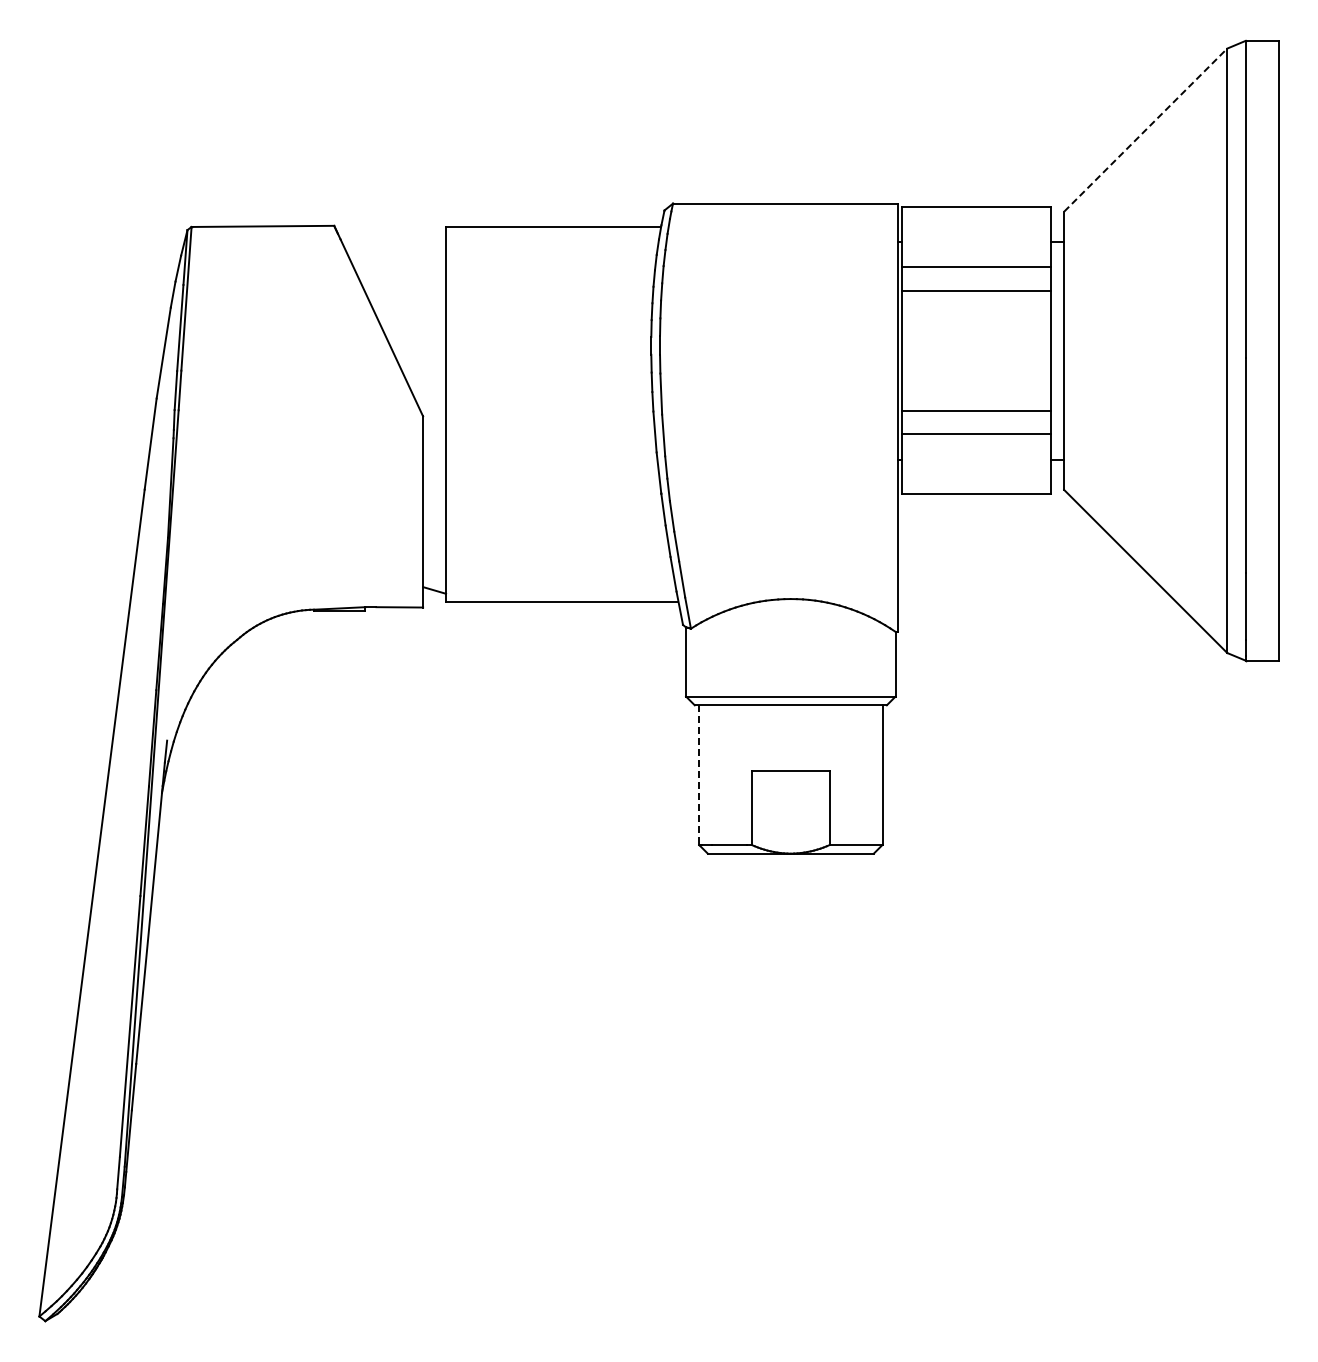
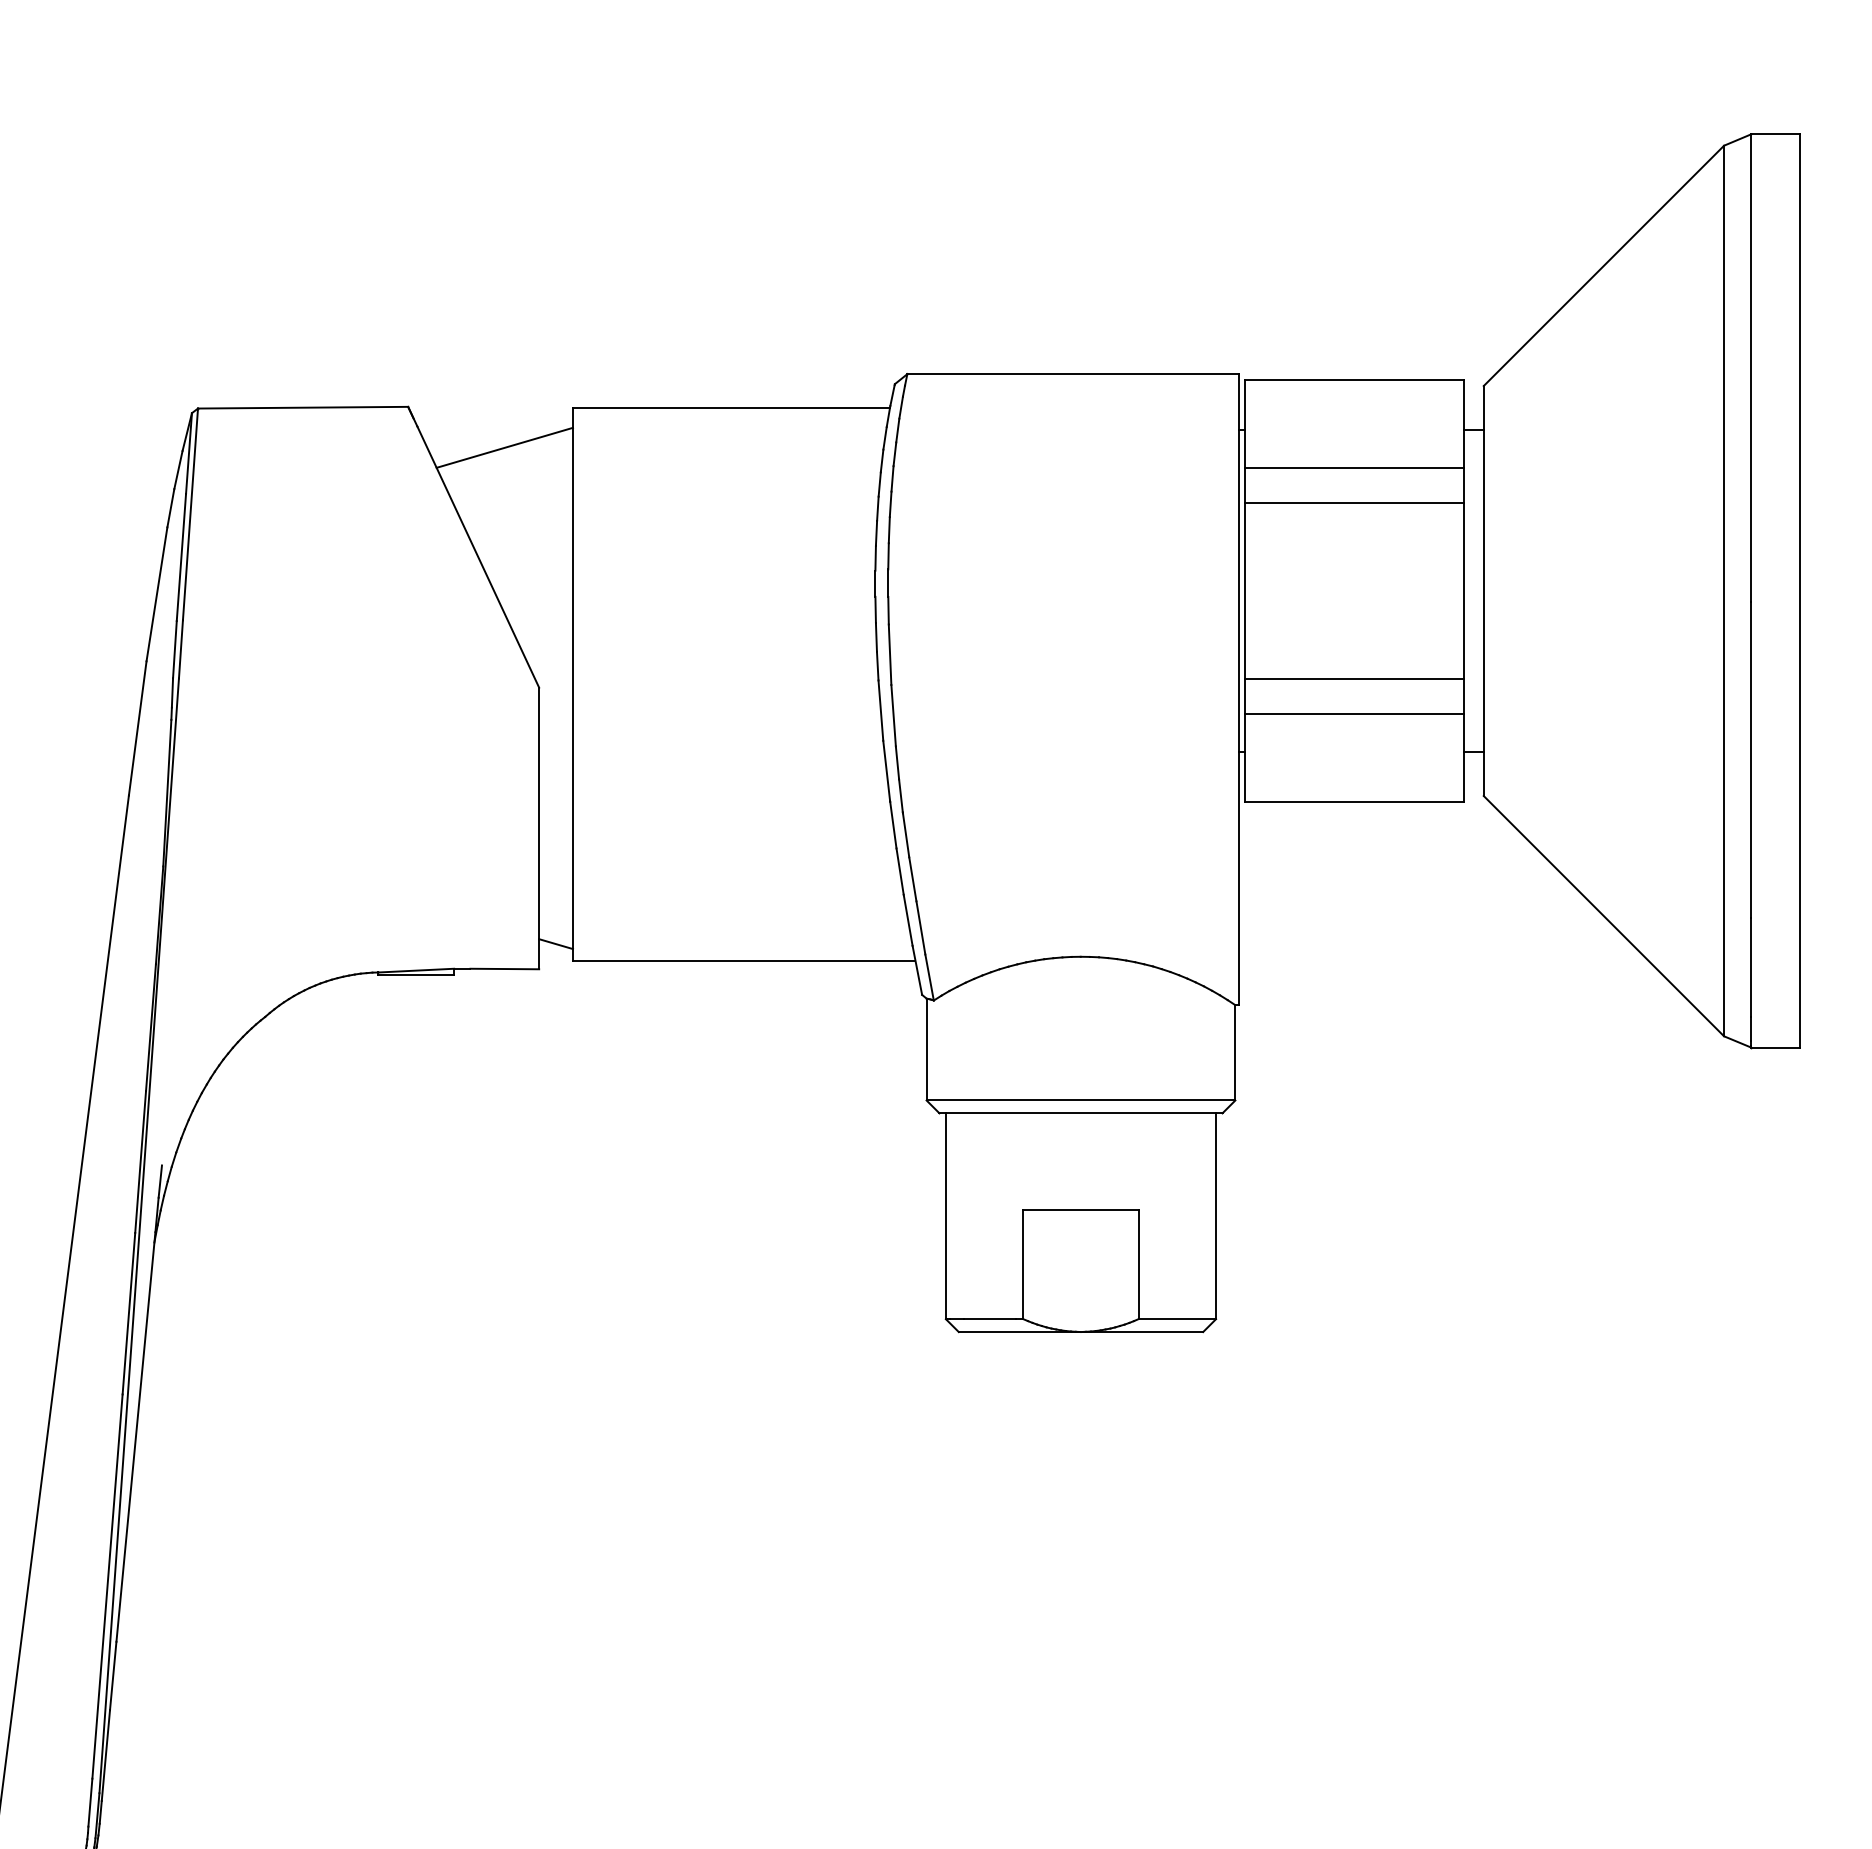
line: (1146, 129) -> (1605, 264), dashed -> solid
line: (399, 253) -> (504, 447), added
line: (699, 775) -> (946, 1216), dashed -> solid

